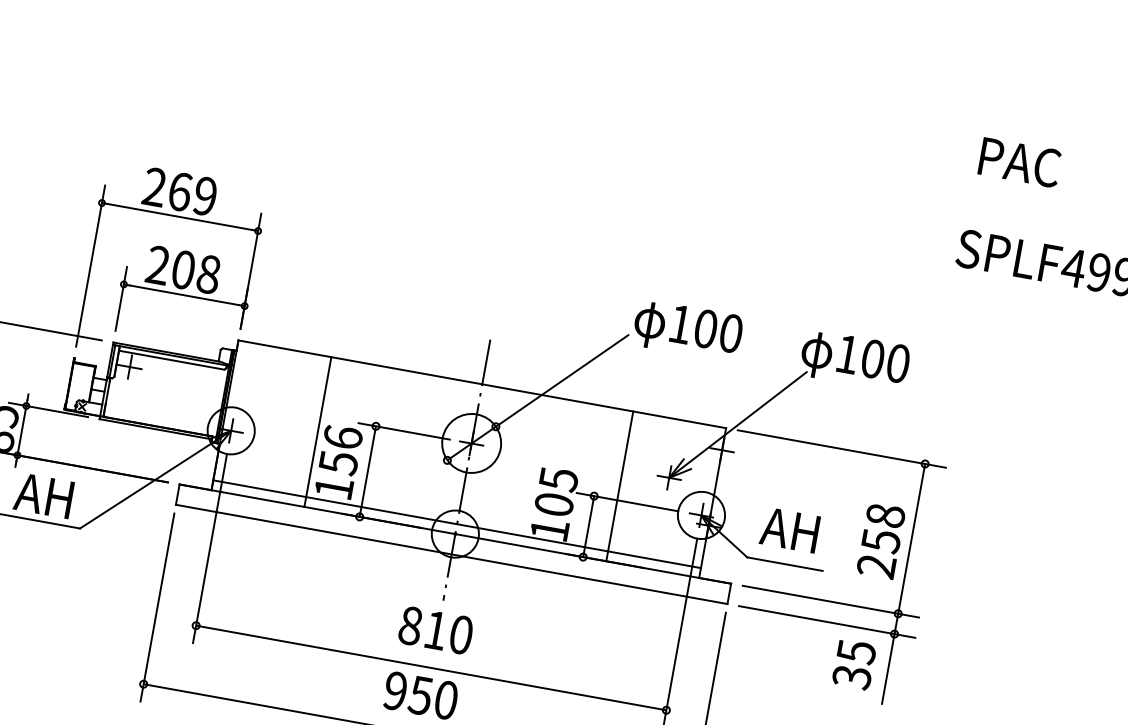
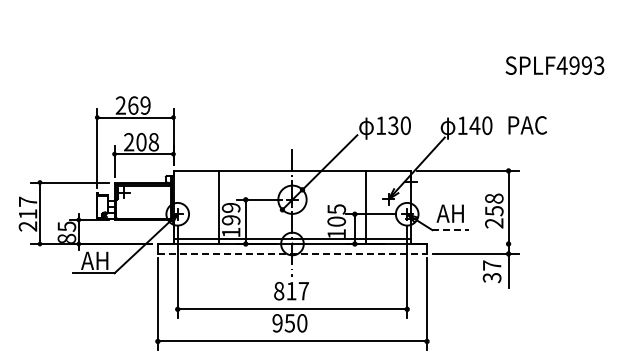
text: (1019, 162) -> (527, 125), moved
text: (706, 328) -> (393, 125), 100 -> 130
text: (872, 358) -> (474, 125), 100 -> 140
text: (339, 448) -> (230, 213), 156 -> 199
line: (451, 553) -> (292, 253), solid -> dashed
line: (786, 565) -> (451, 230), solid -> dashed
line: (830, 602) -> (475, 244), removed
text: (460, 633) -> (303, 290), 810 -> 817
text: (857, 651) -> (492, 265), 35 -> 37

